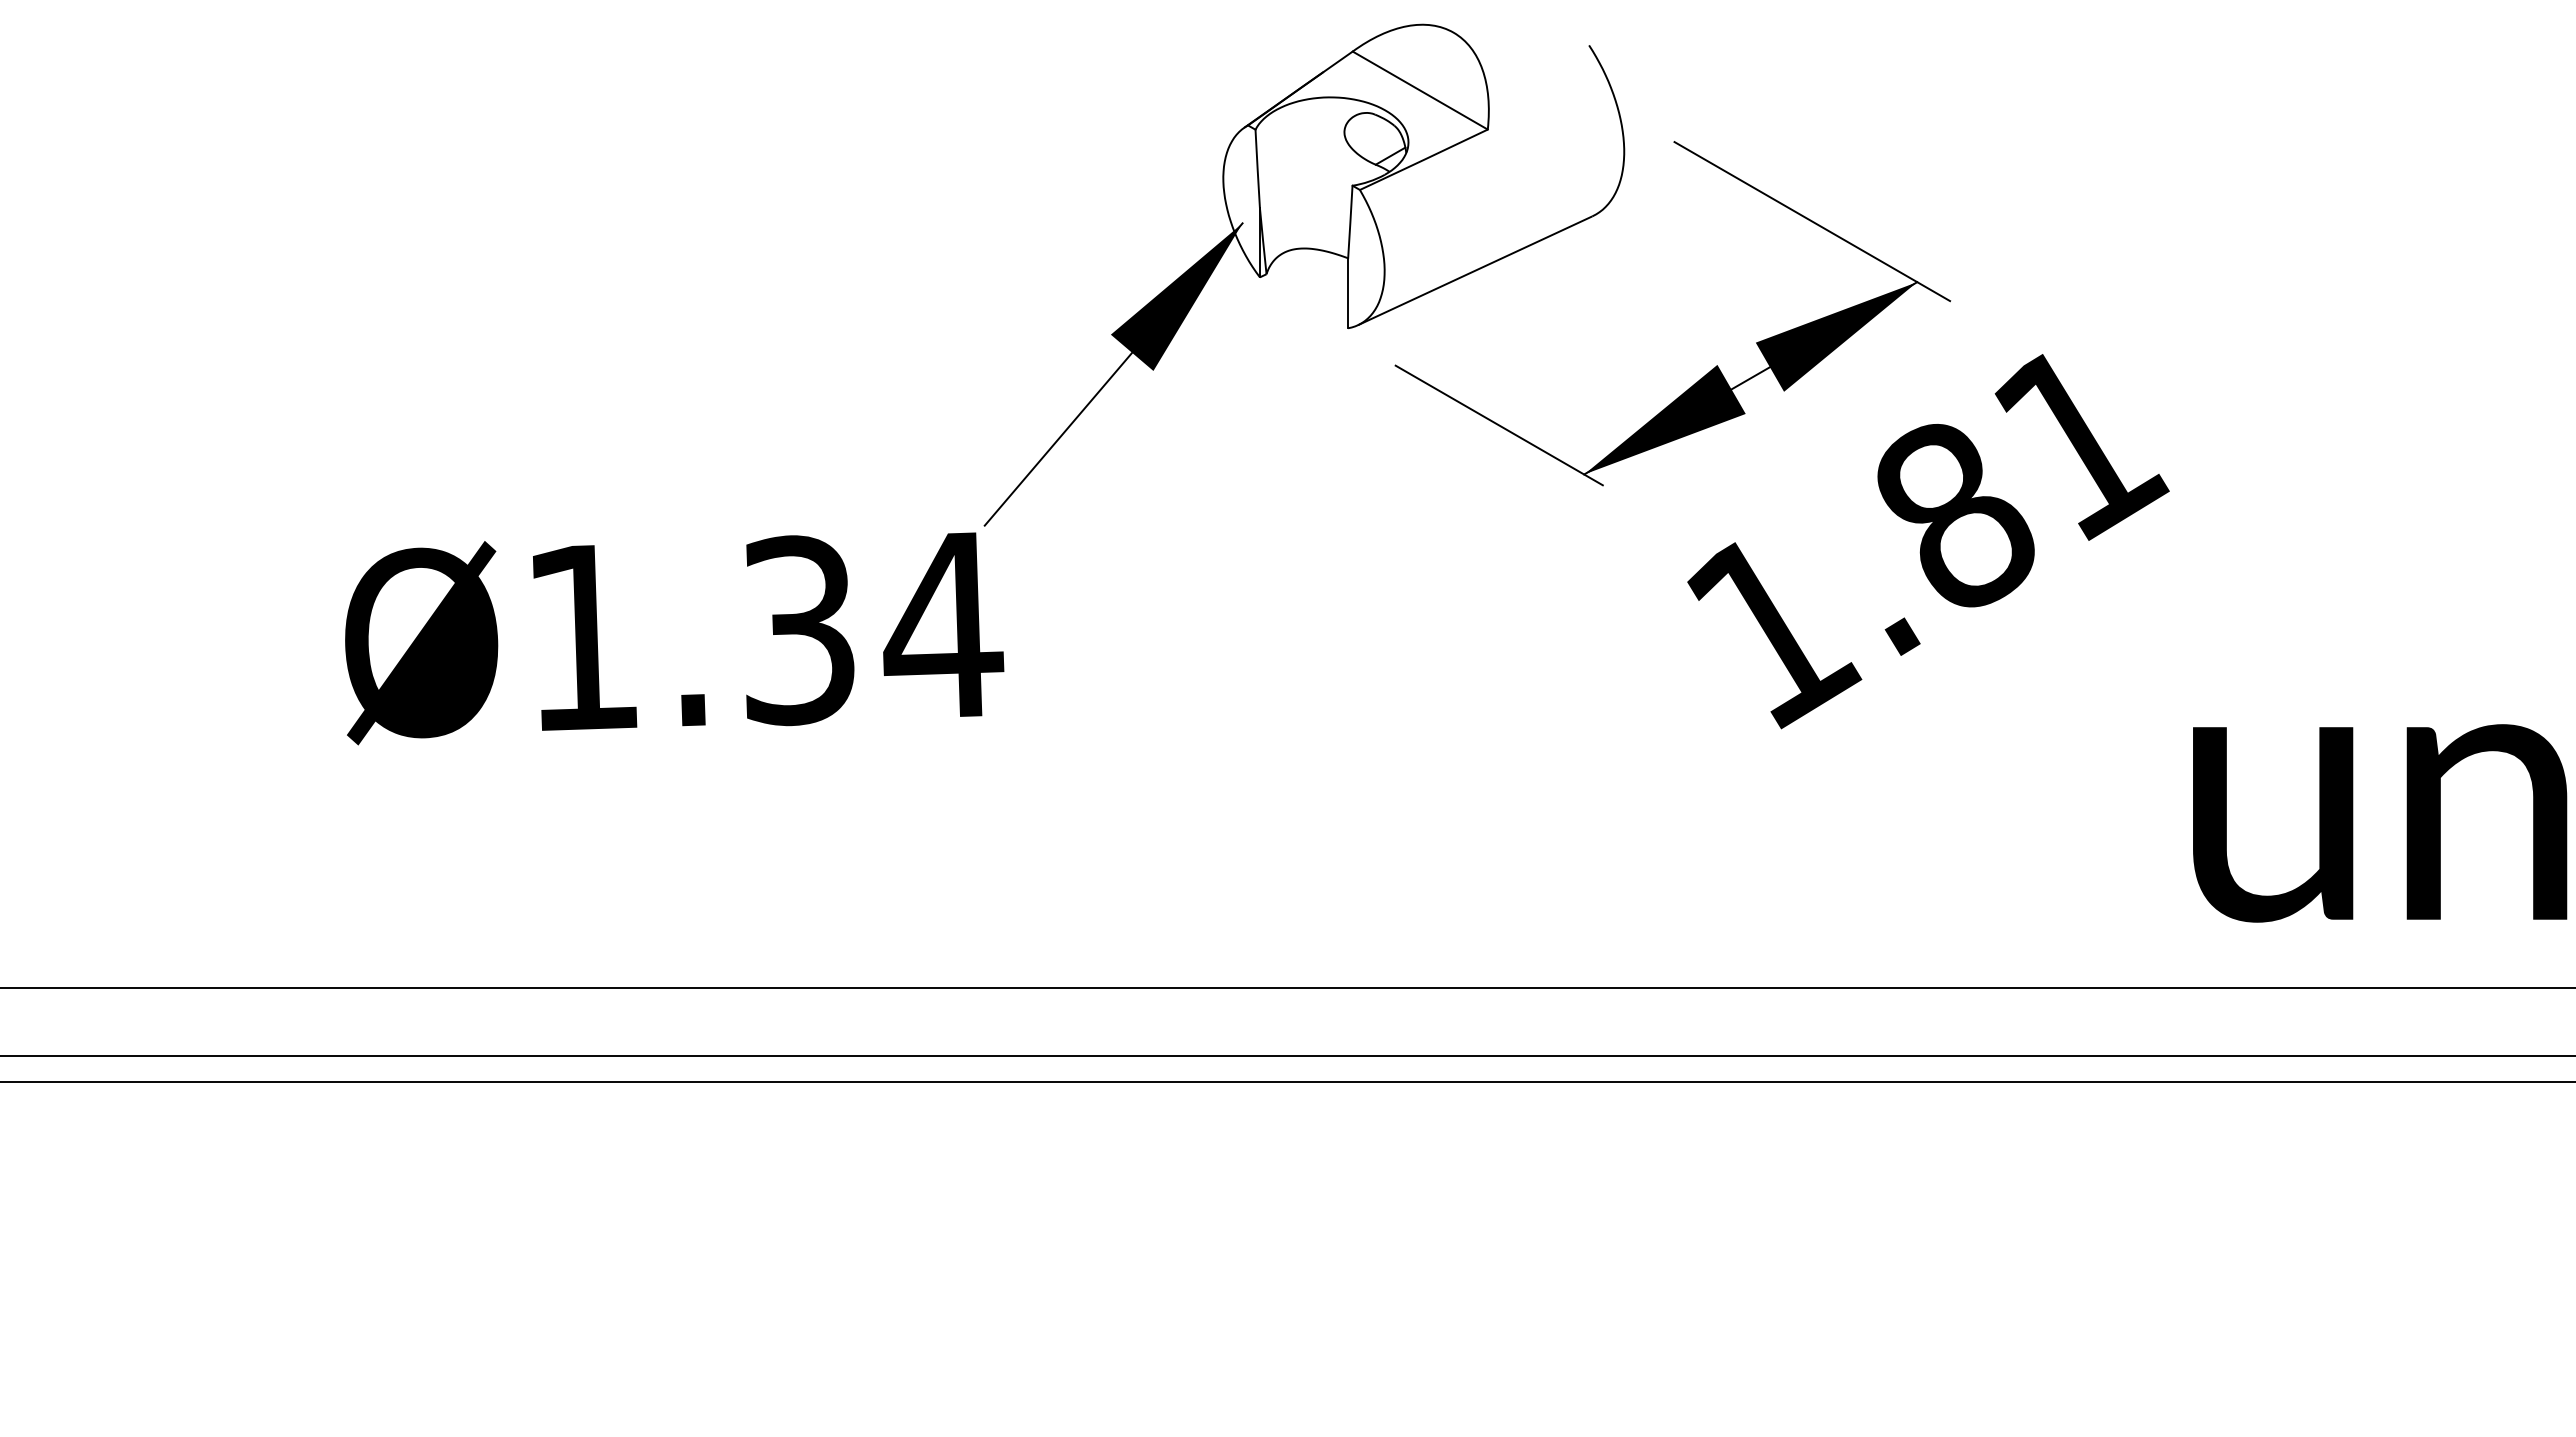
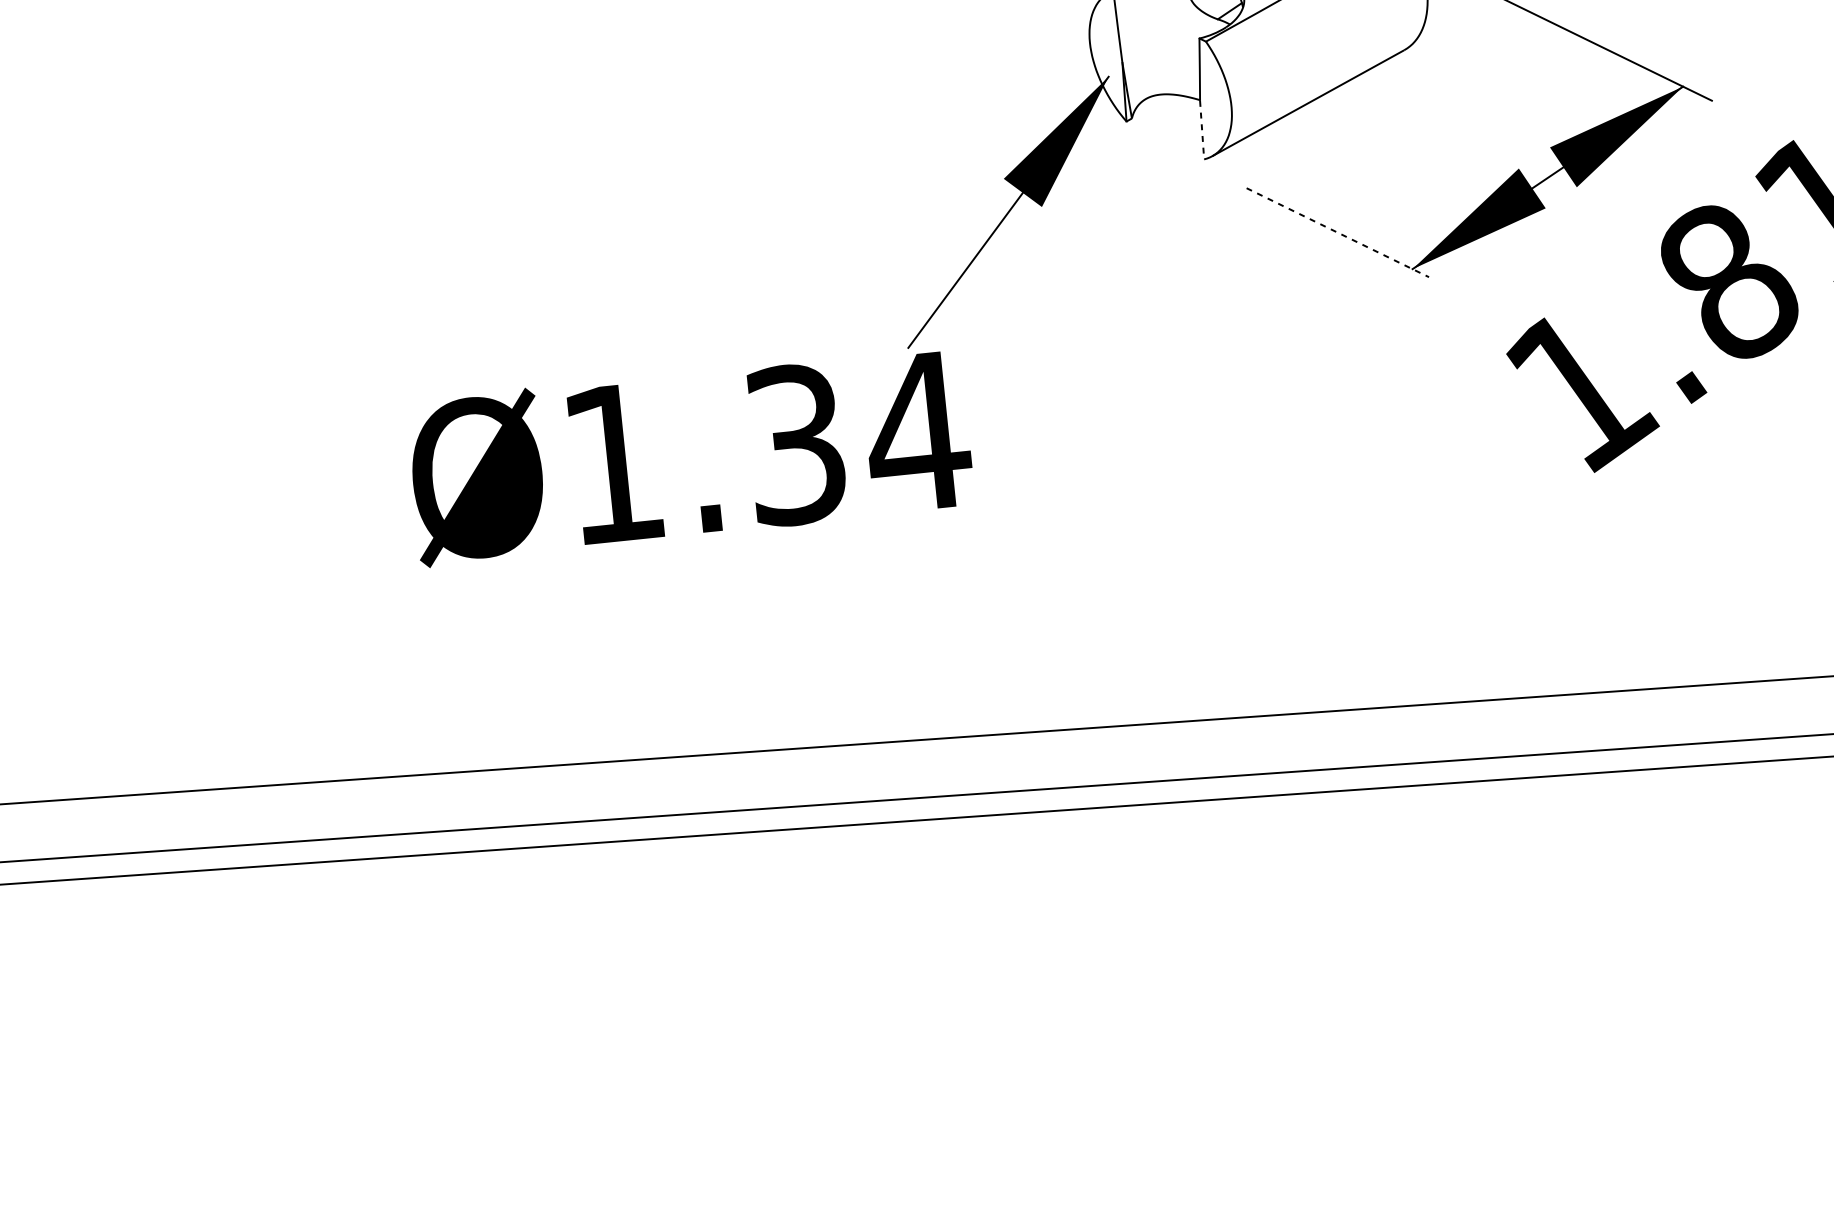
line: (1348, 293) -> (1202, 129), solid -> dashed
line: (1499, 425) -> (1338, 232), solid -> dashed
text: (674, 638) -> (691, 459), moved

